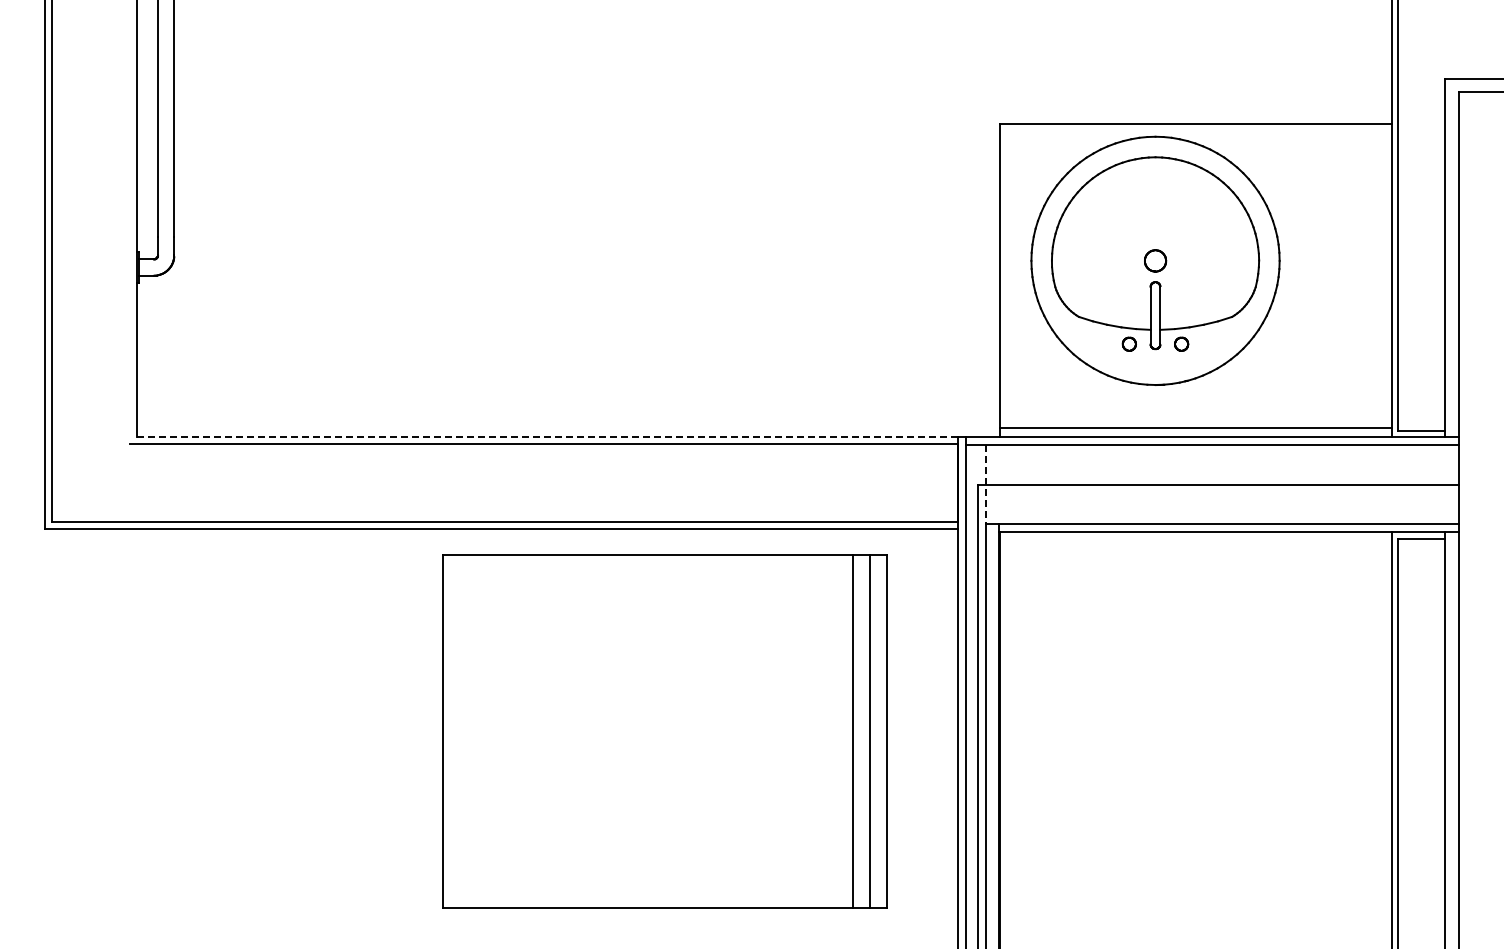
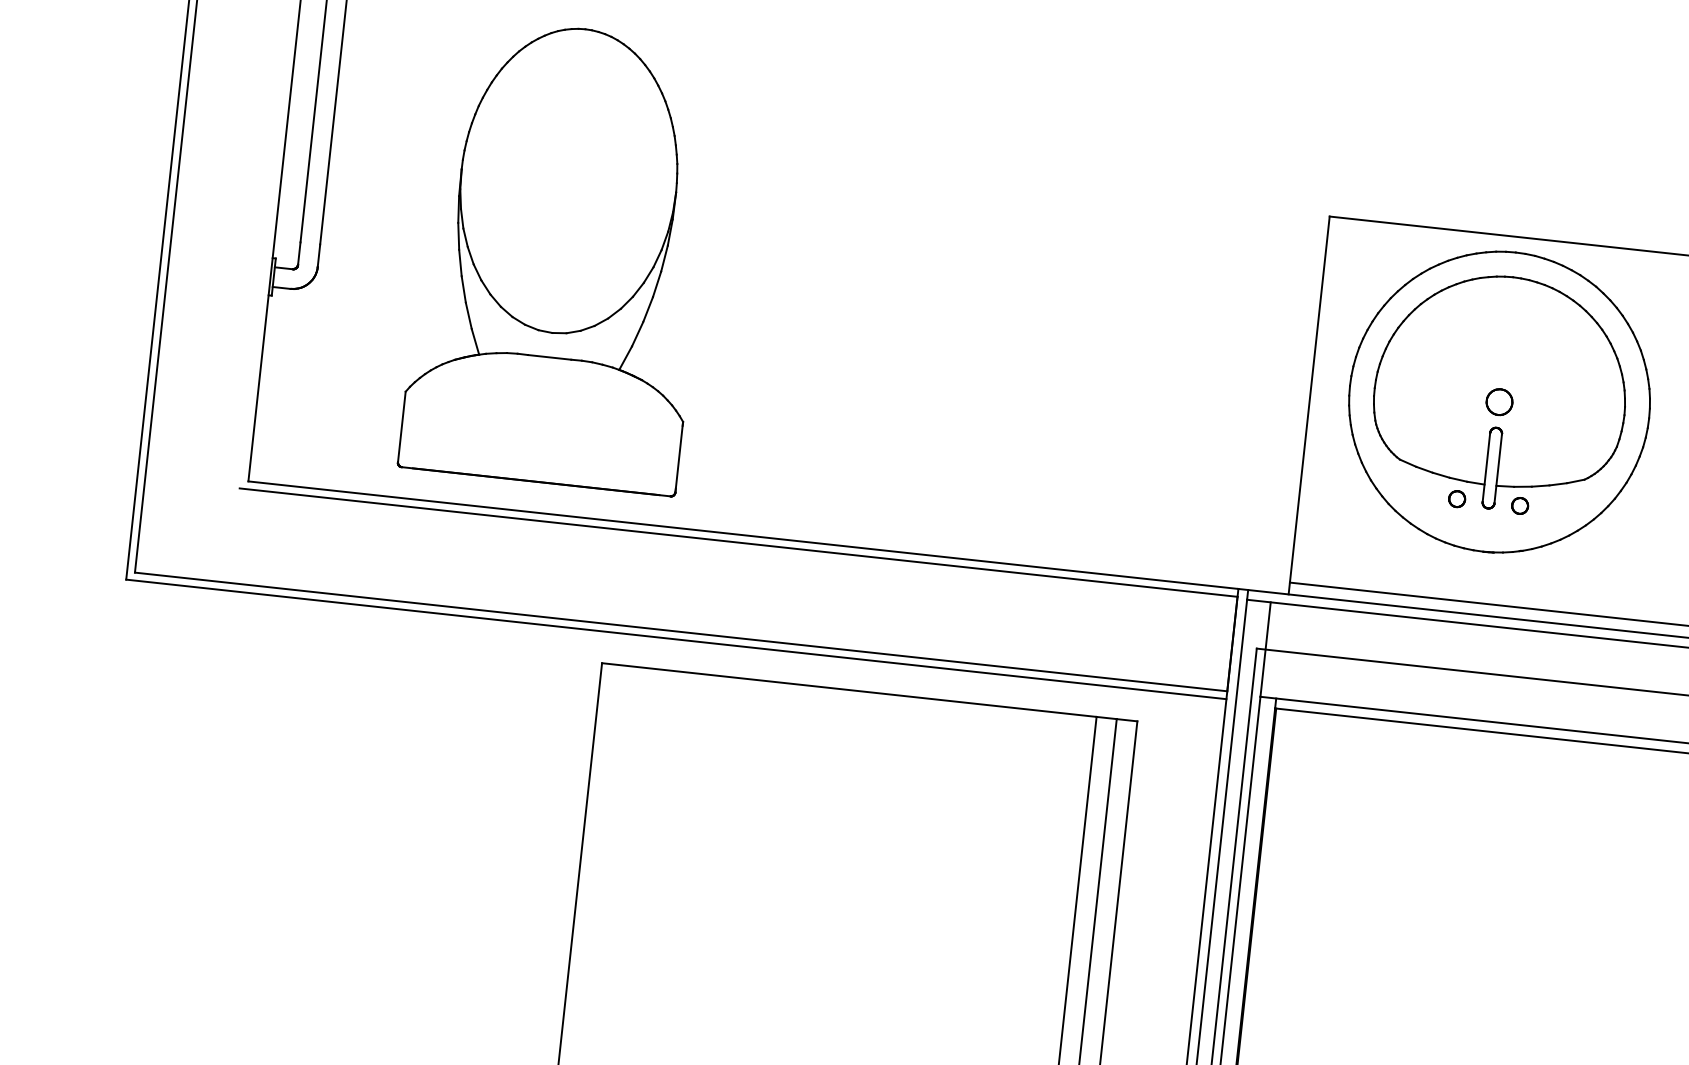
part: (372, 224) -> (560, 255), added
line: (547, 437) -> (743, 535), dashed -> solid
line: (985, 485) -> (1265, 650), dashed -> solid

